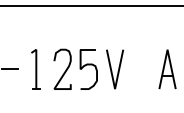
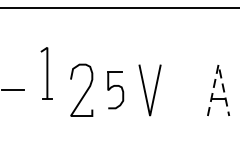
line: (167, 49) -> (218, 64), solid -> dashed
part: (35, 69) -> (46, 73), moved
part: (88, 69) -> (115, 90), size x0.7

